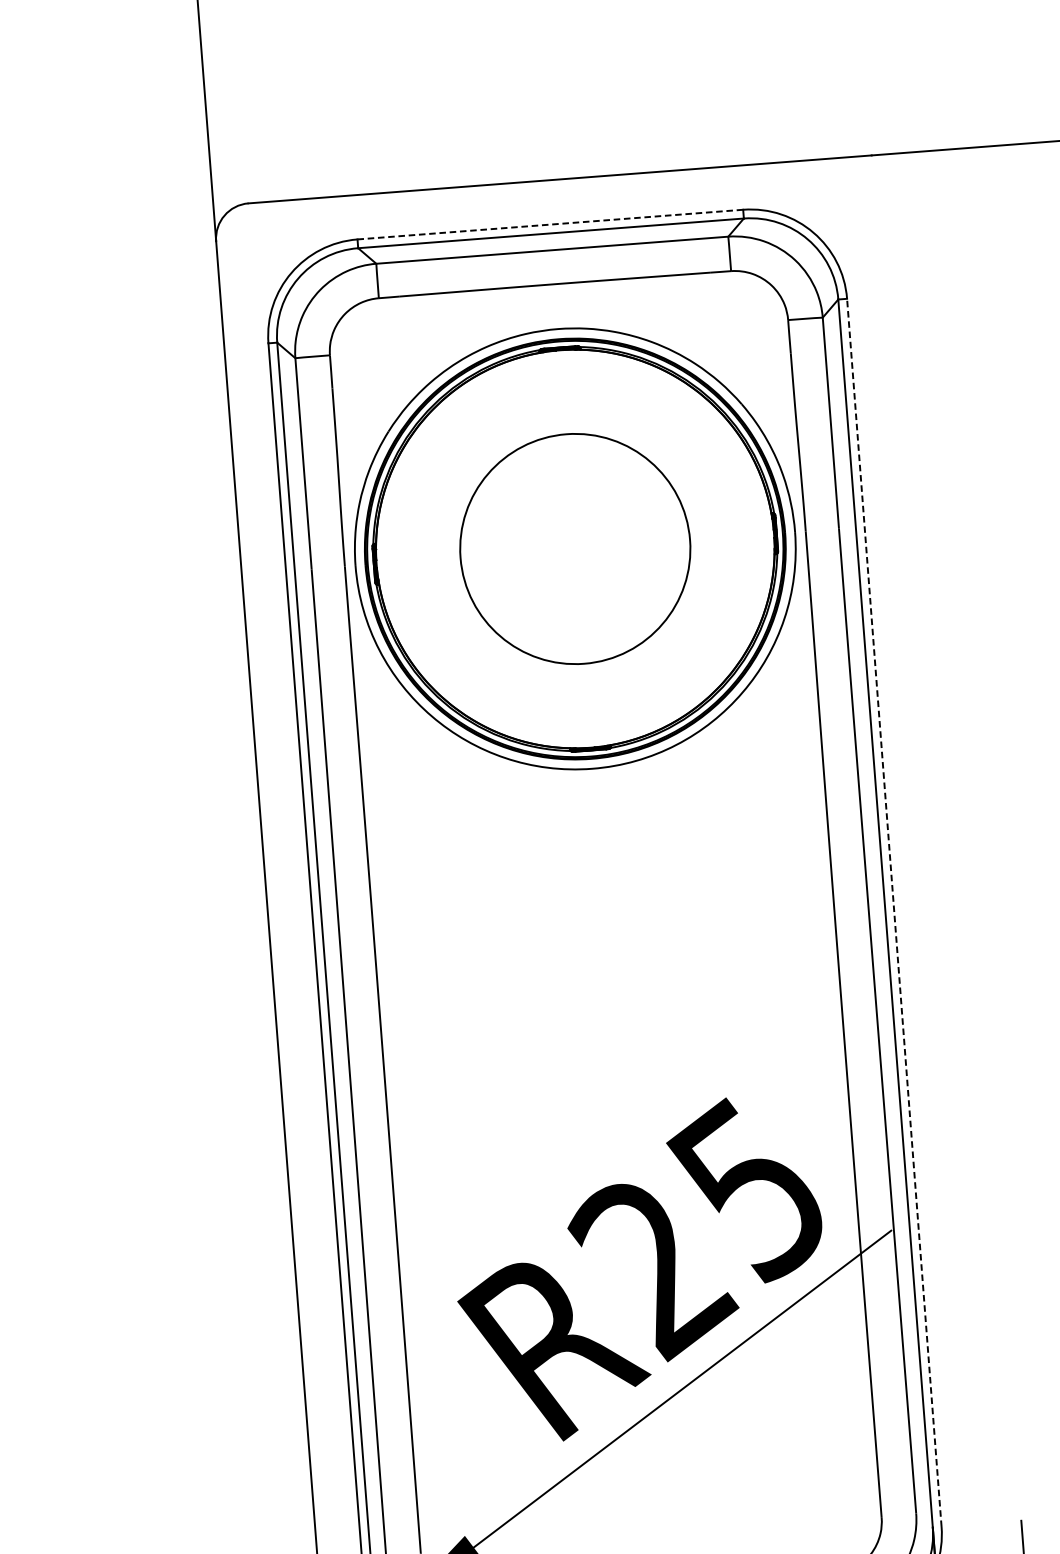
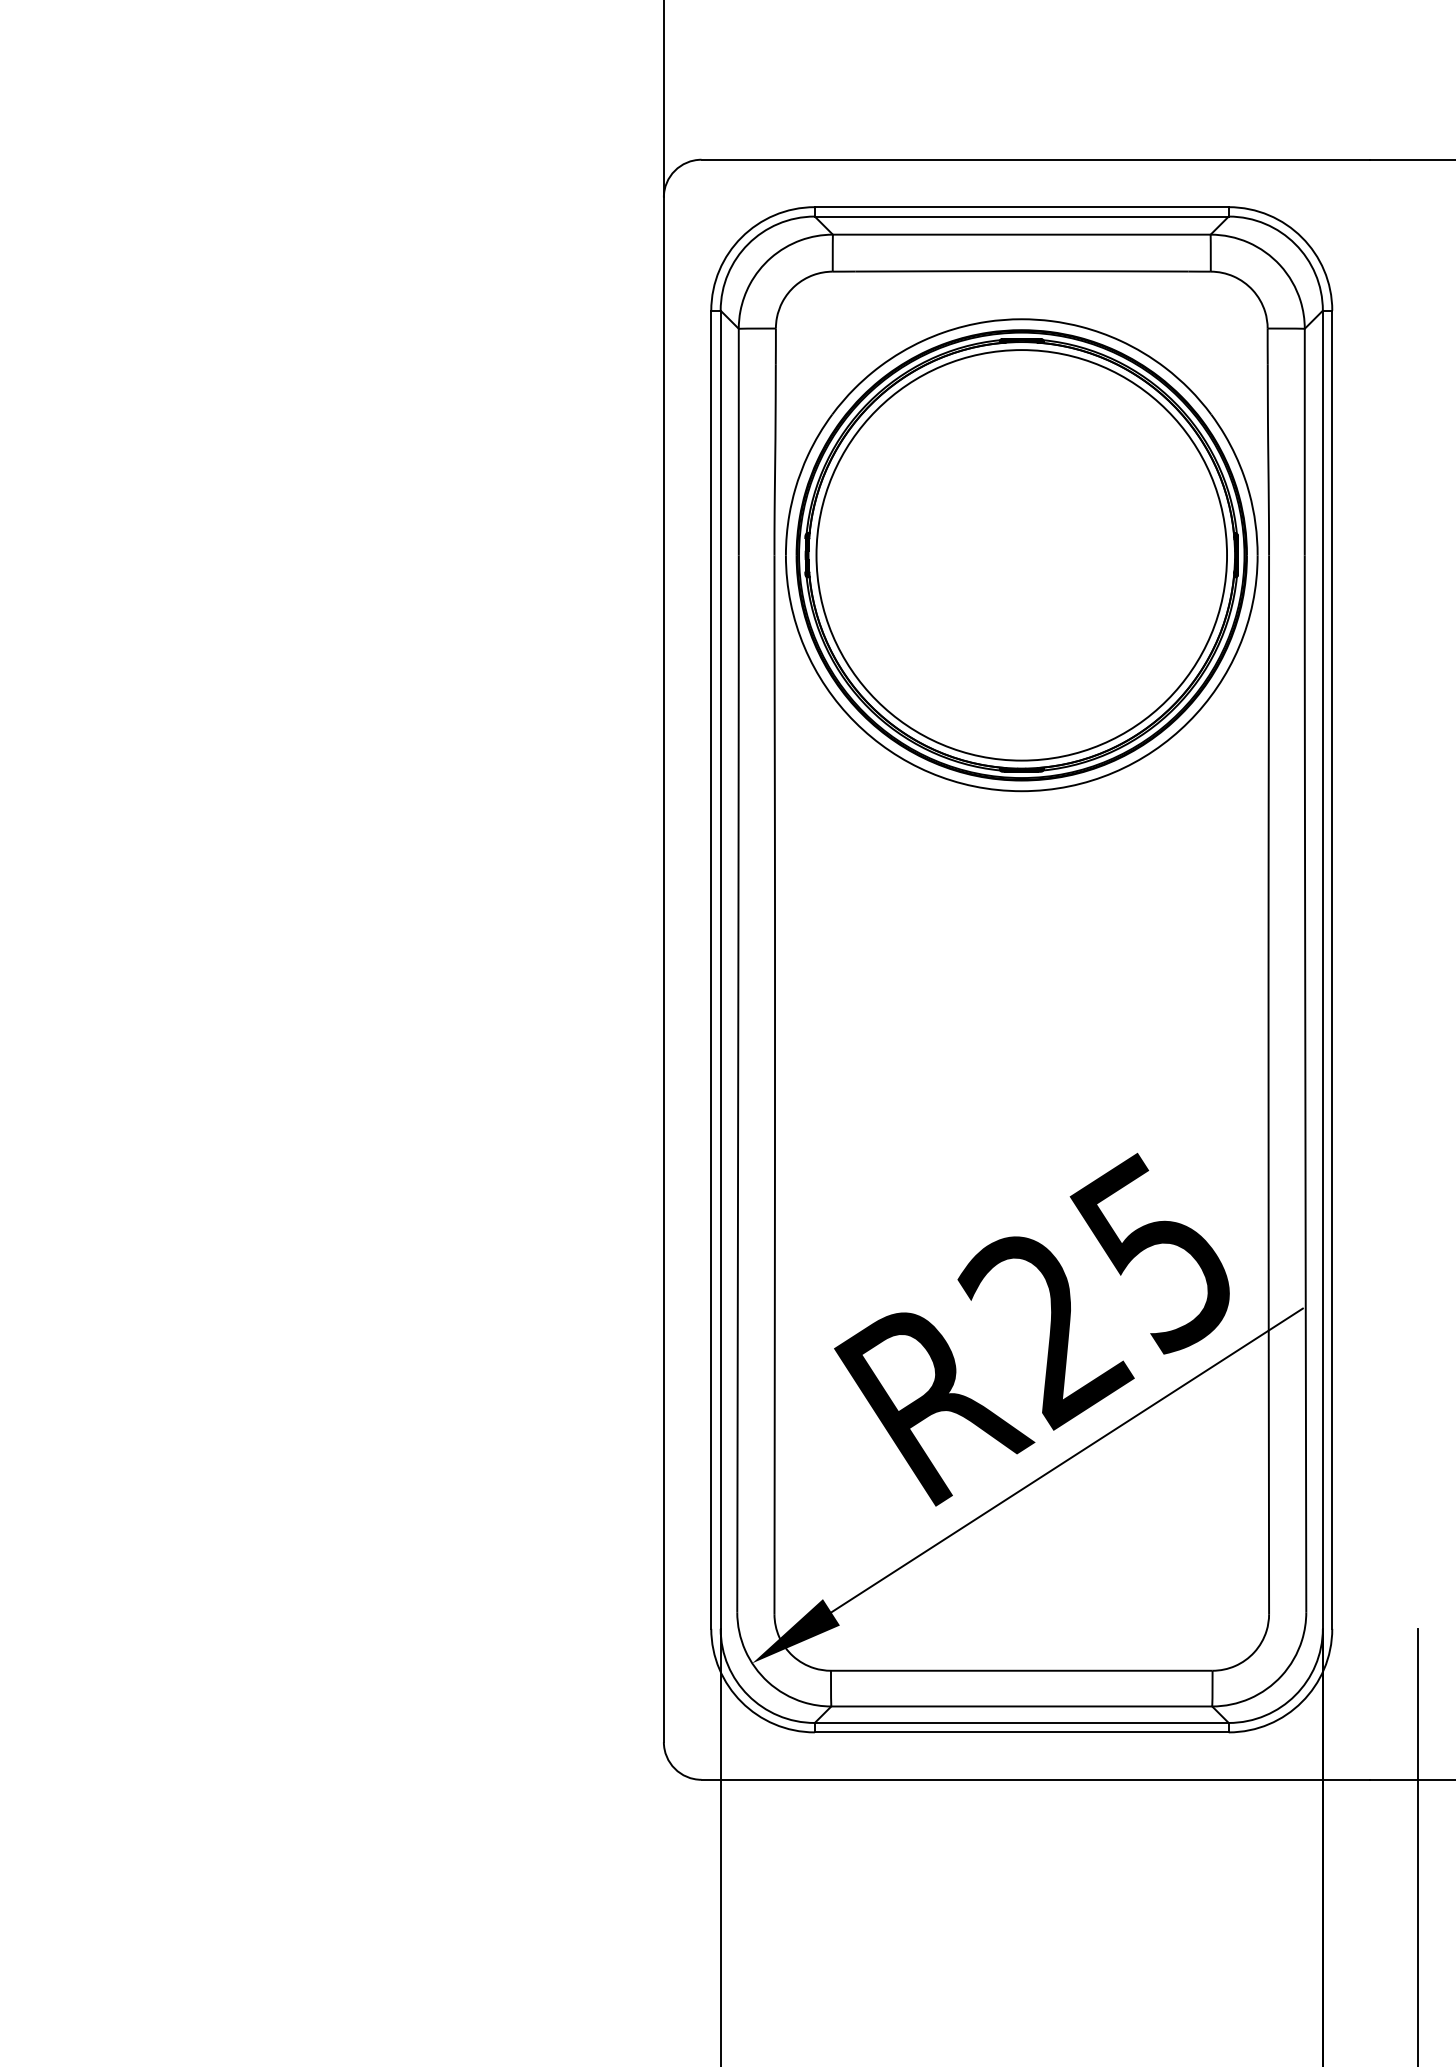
line: (550, 224) -> (1021, 207), dashed -> solid
circle: (575, 549) -> (1021, 555), size x1.67
line: (894, 912) -> (1332, 969), dashed -> solid

